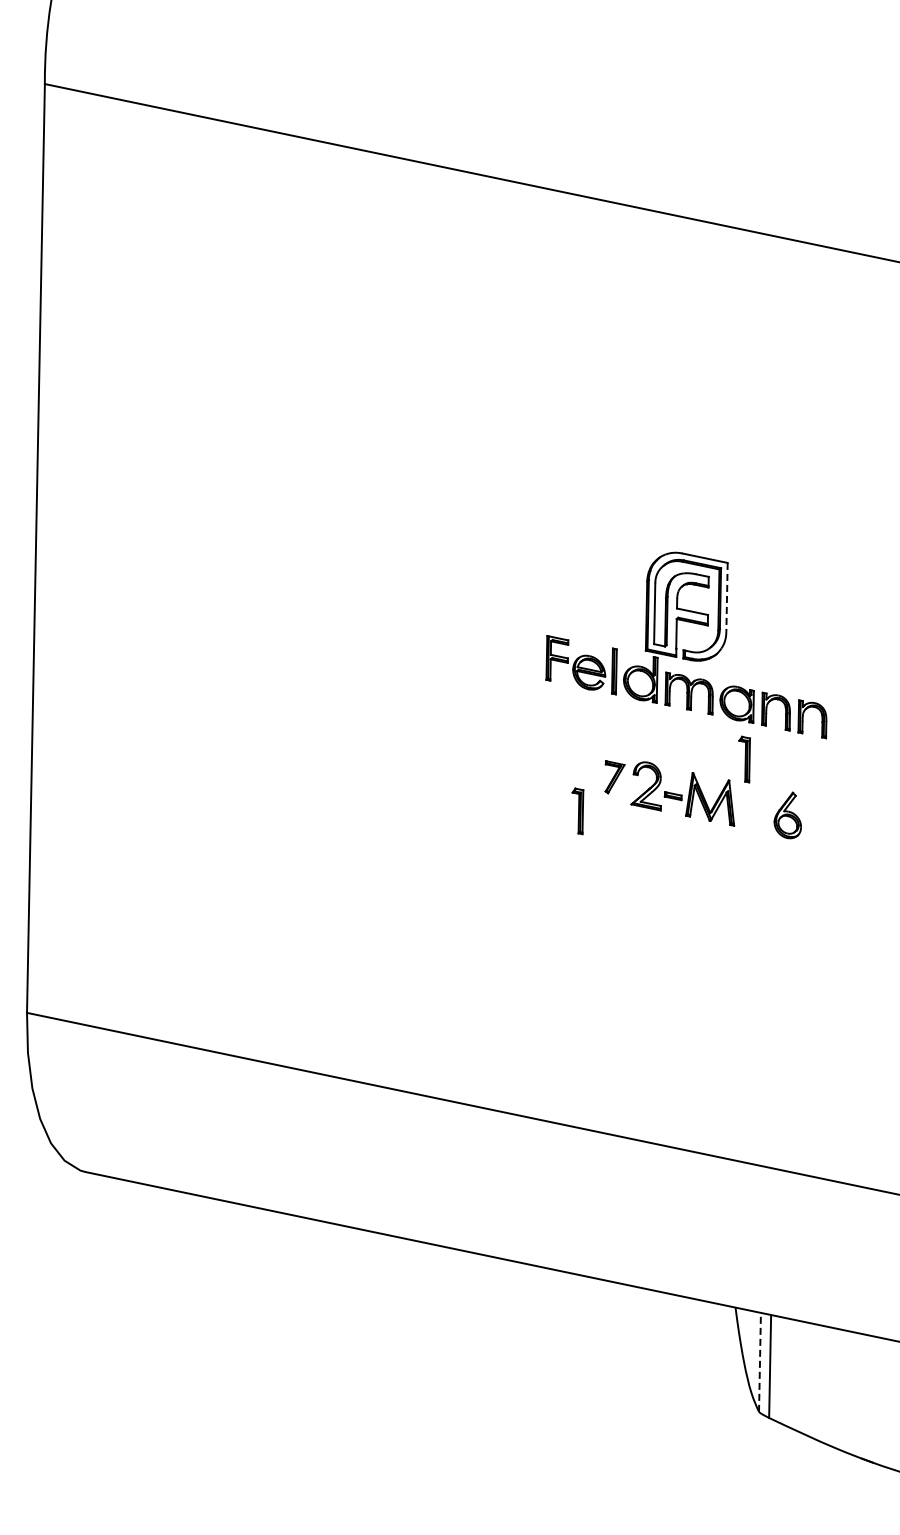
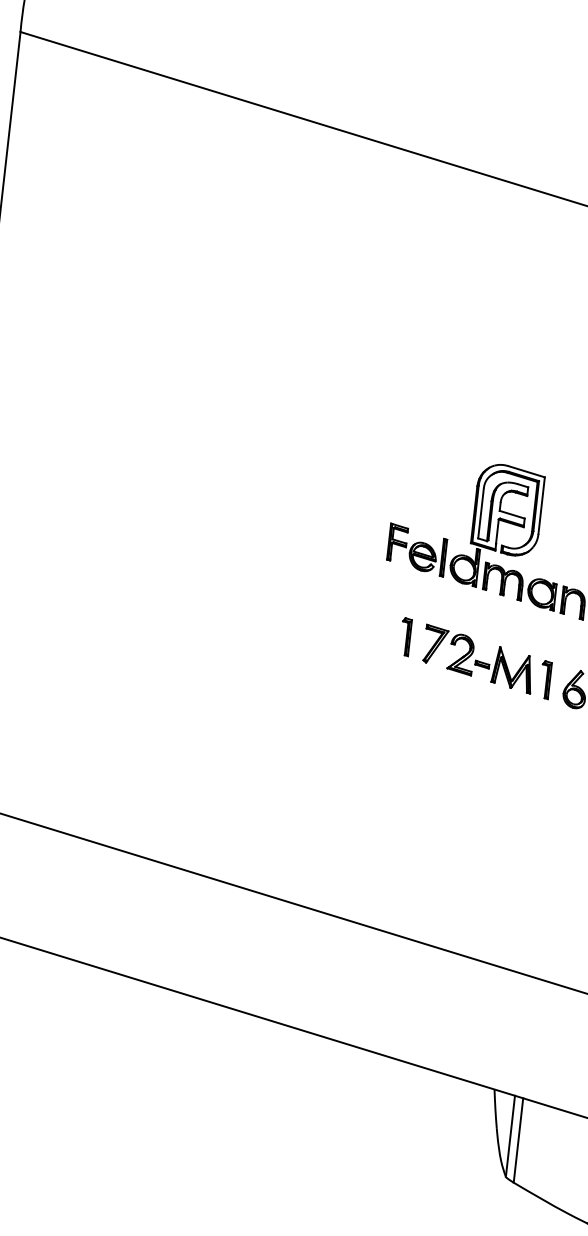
line: (727, 597) -> (542, 505), dashed -> solid
part: (744, 759) -> (545, 679), moved
part: (614, 777) -> (435, 644), size x1.43
part: (577, 811) -> (405, 637), moved
line: (759, 1362) -> (510, 1136), dashed -> solid

